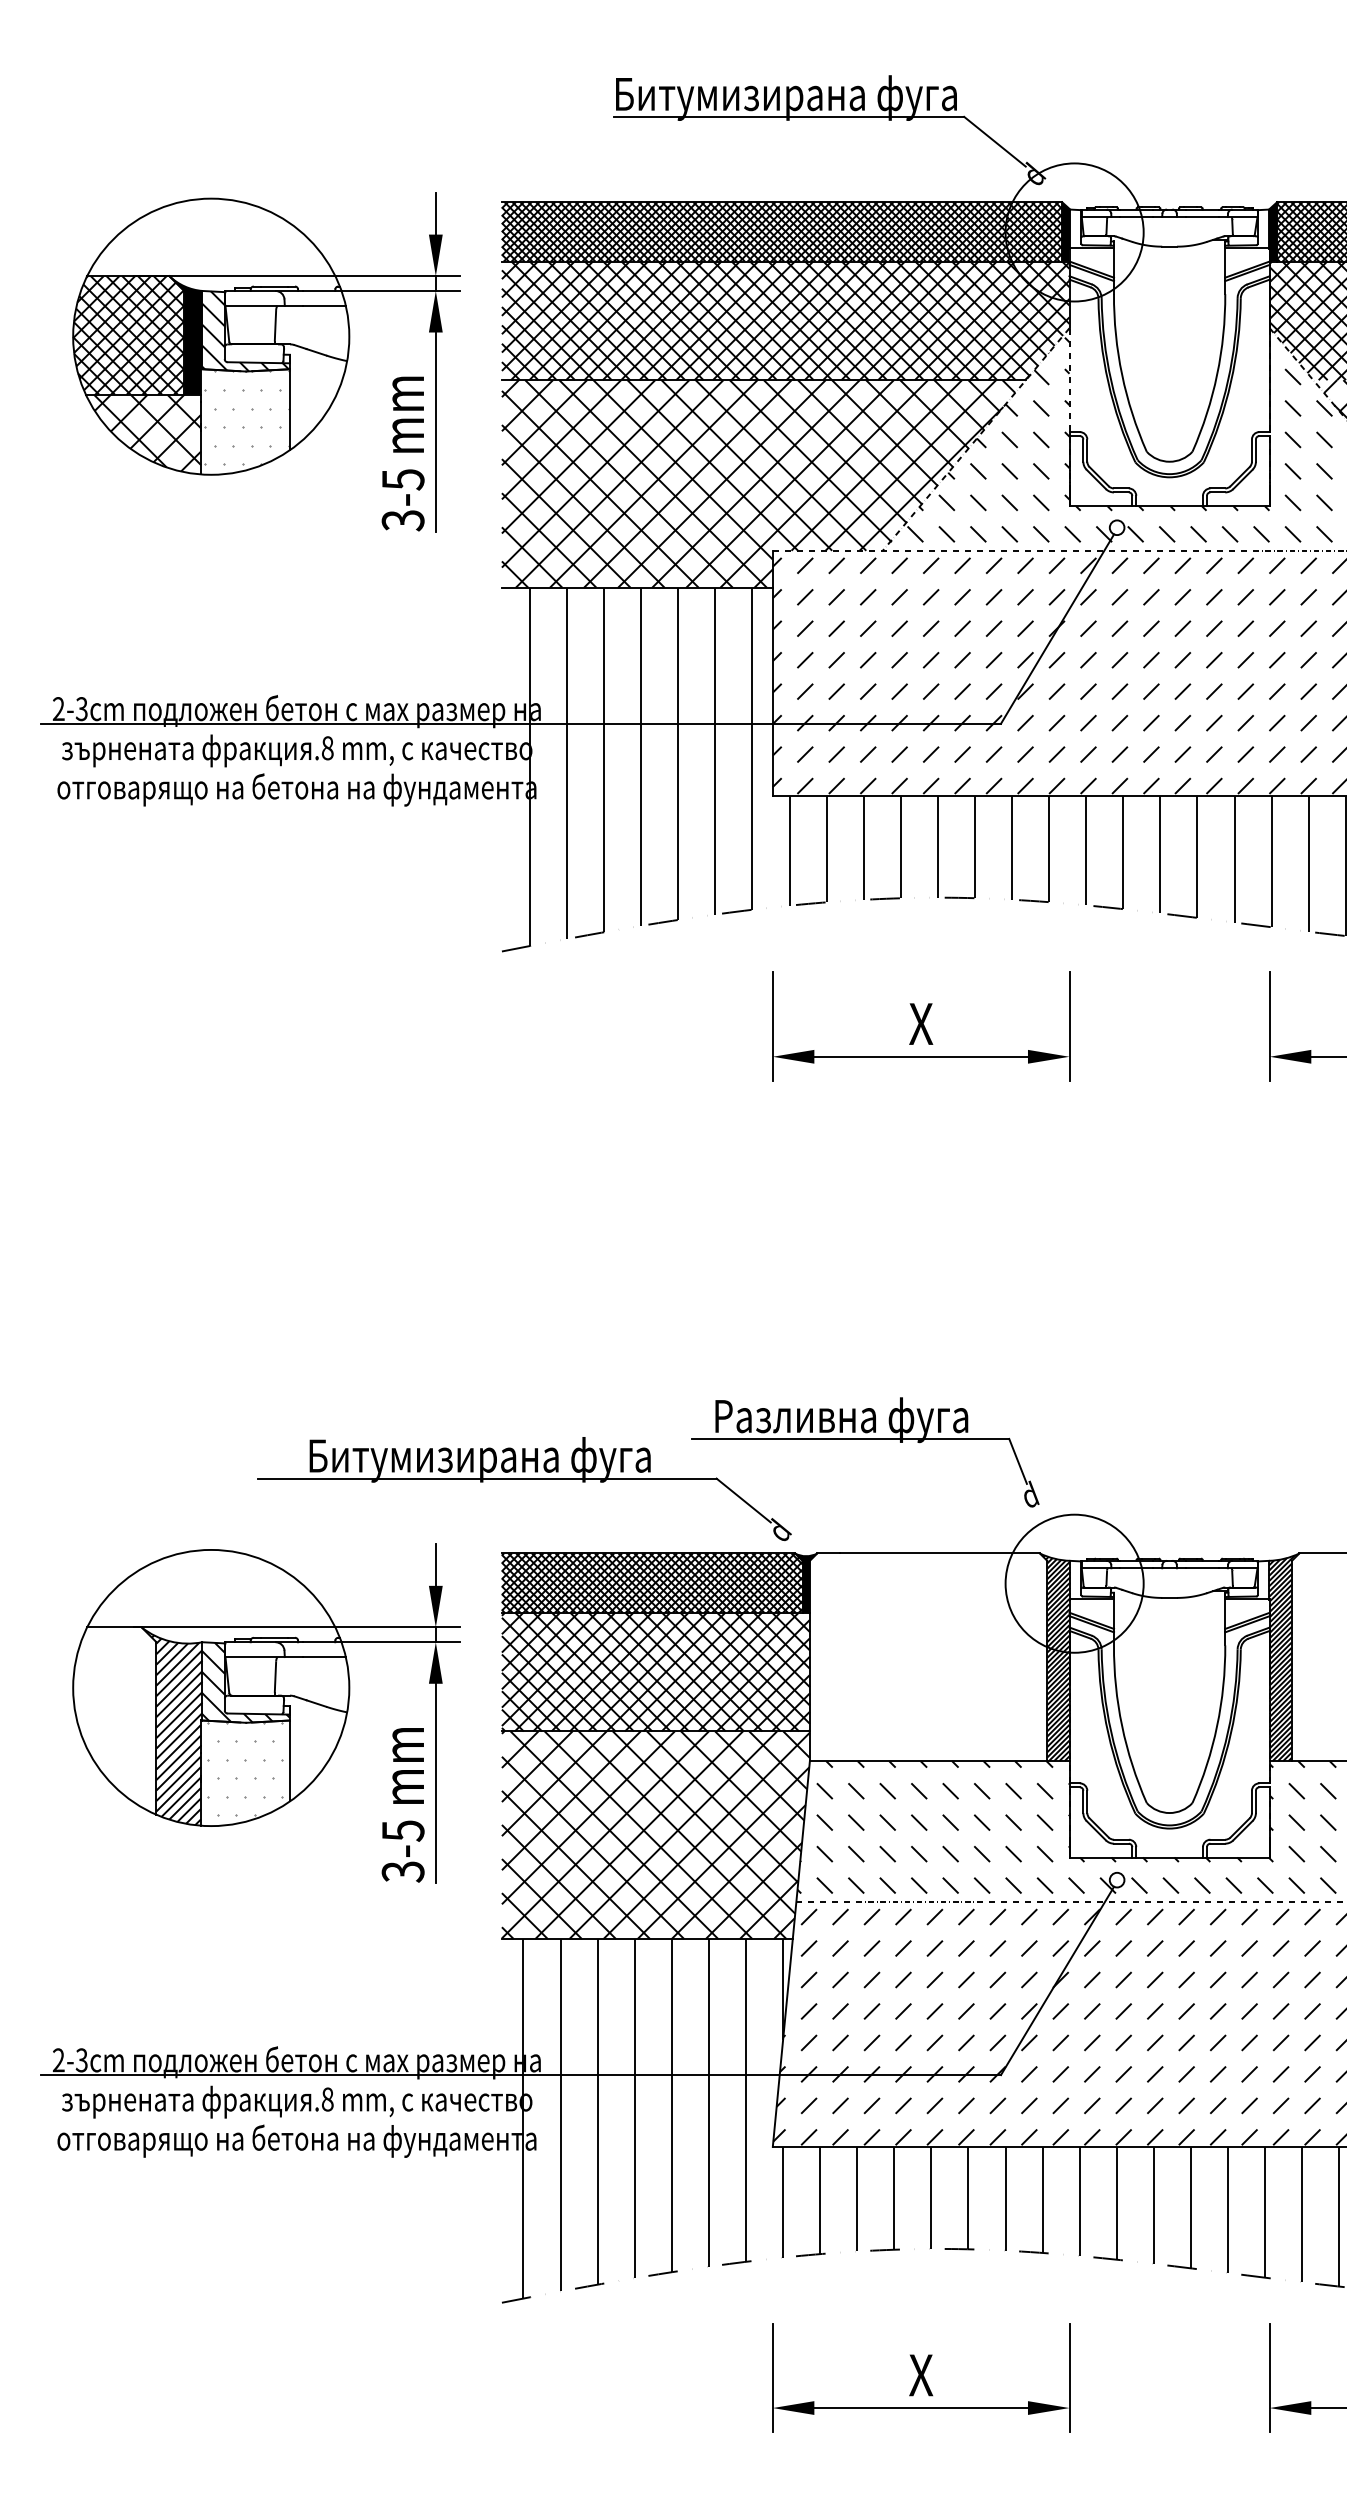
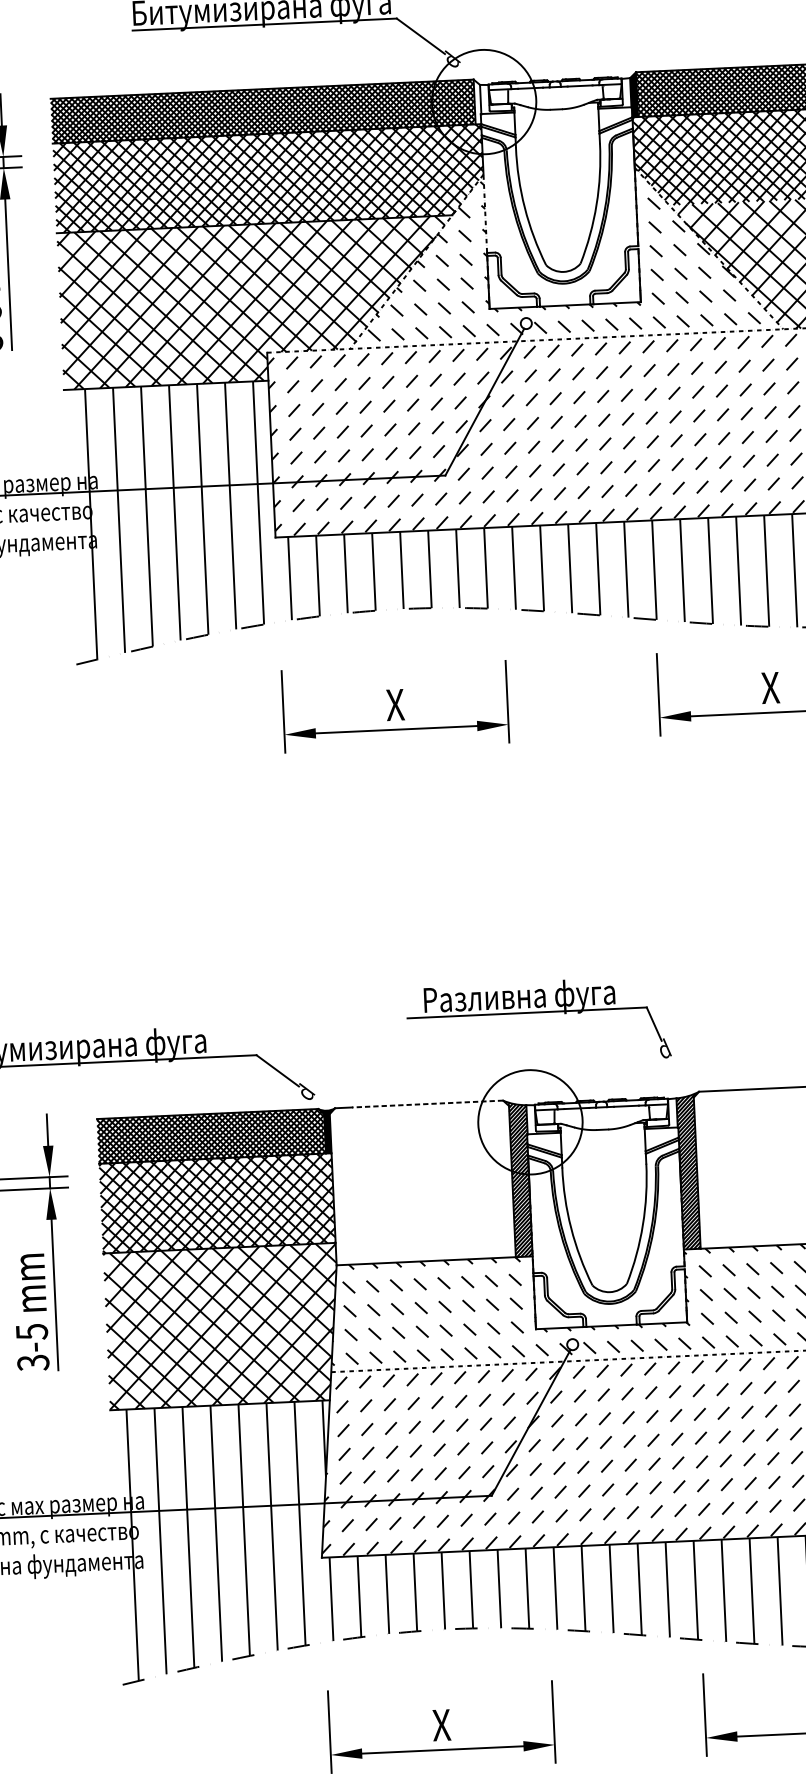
fill: (1066, 231) -> (477, 101), removed
part: (865, 1439) -> (538, 1012), moved
line: (939, 1553) -> (427, 1104), solid -> dashed

